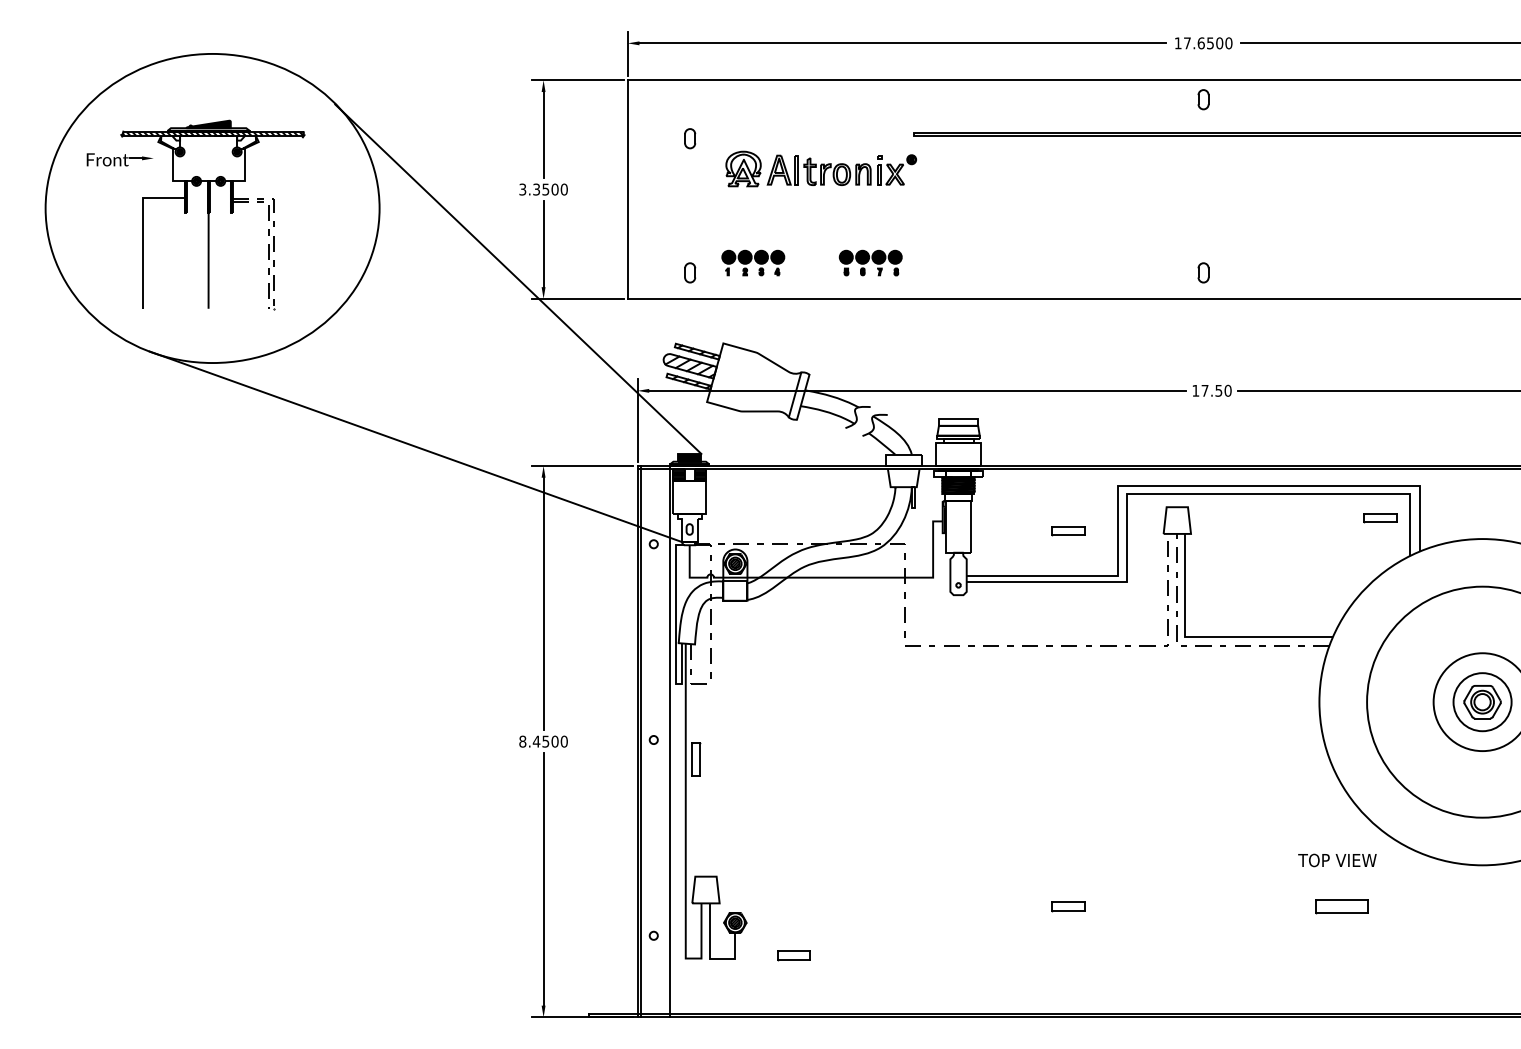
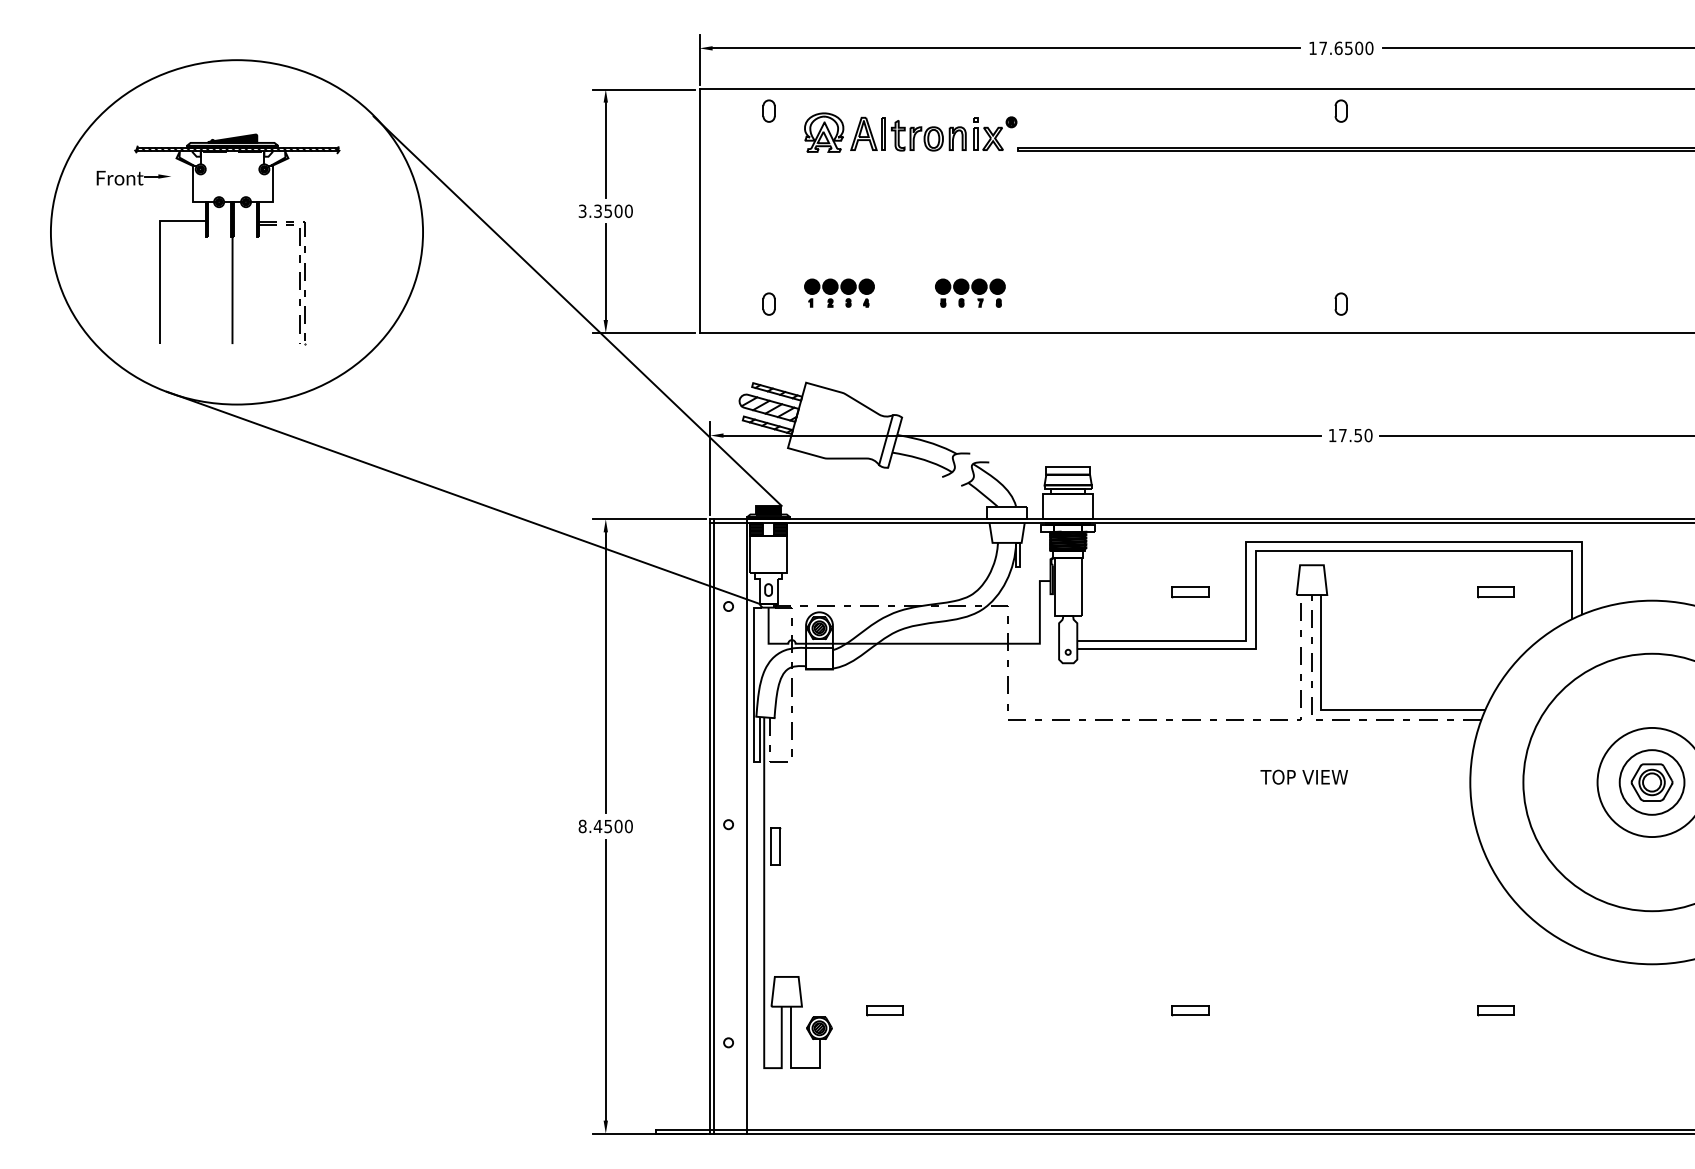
part: (690, 138) -> (769, 110), moved
part: (821, 168) -> (911, 132), moved
part: (1380, 518) -> (1496, 592), moved
text: (1337, 860) -> (1304, 777), moved
part: (1342, 906) -> (1496, 1010), size x0.62
part: (793, 955) -> (884, 1010), moved

